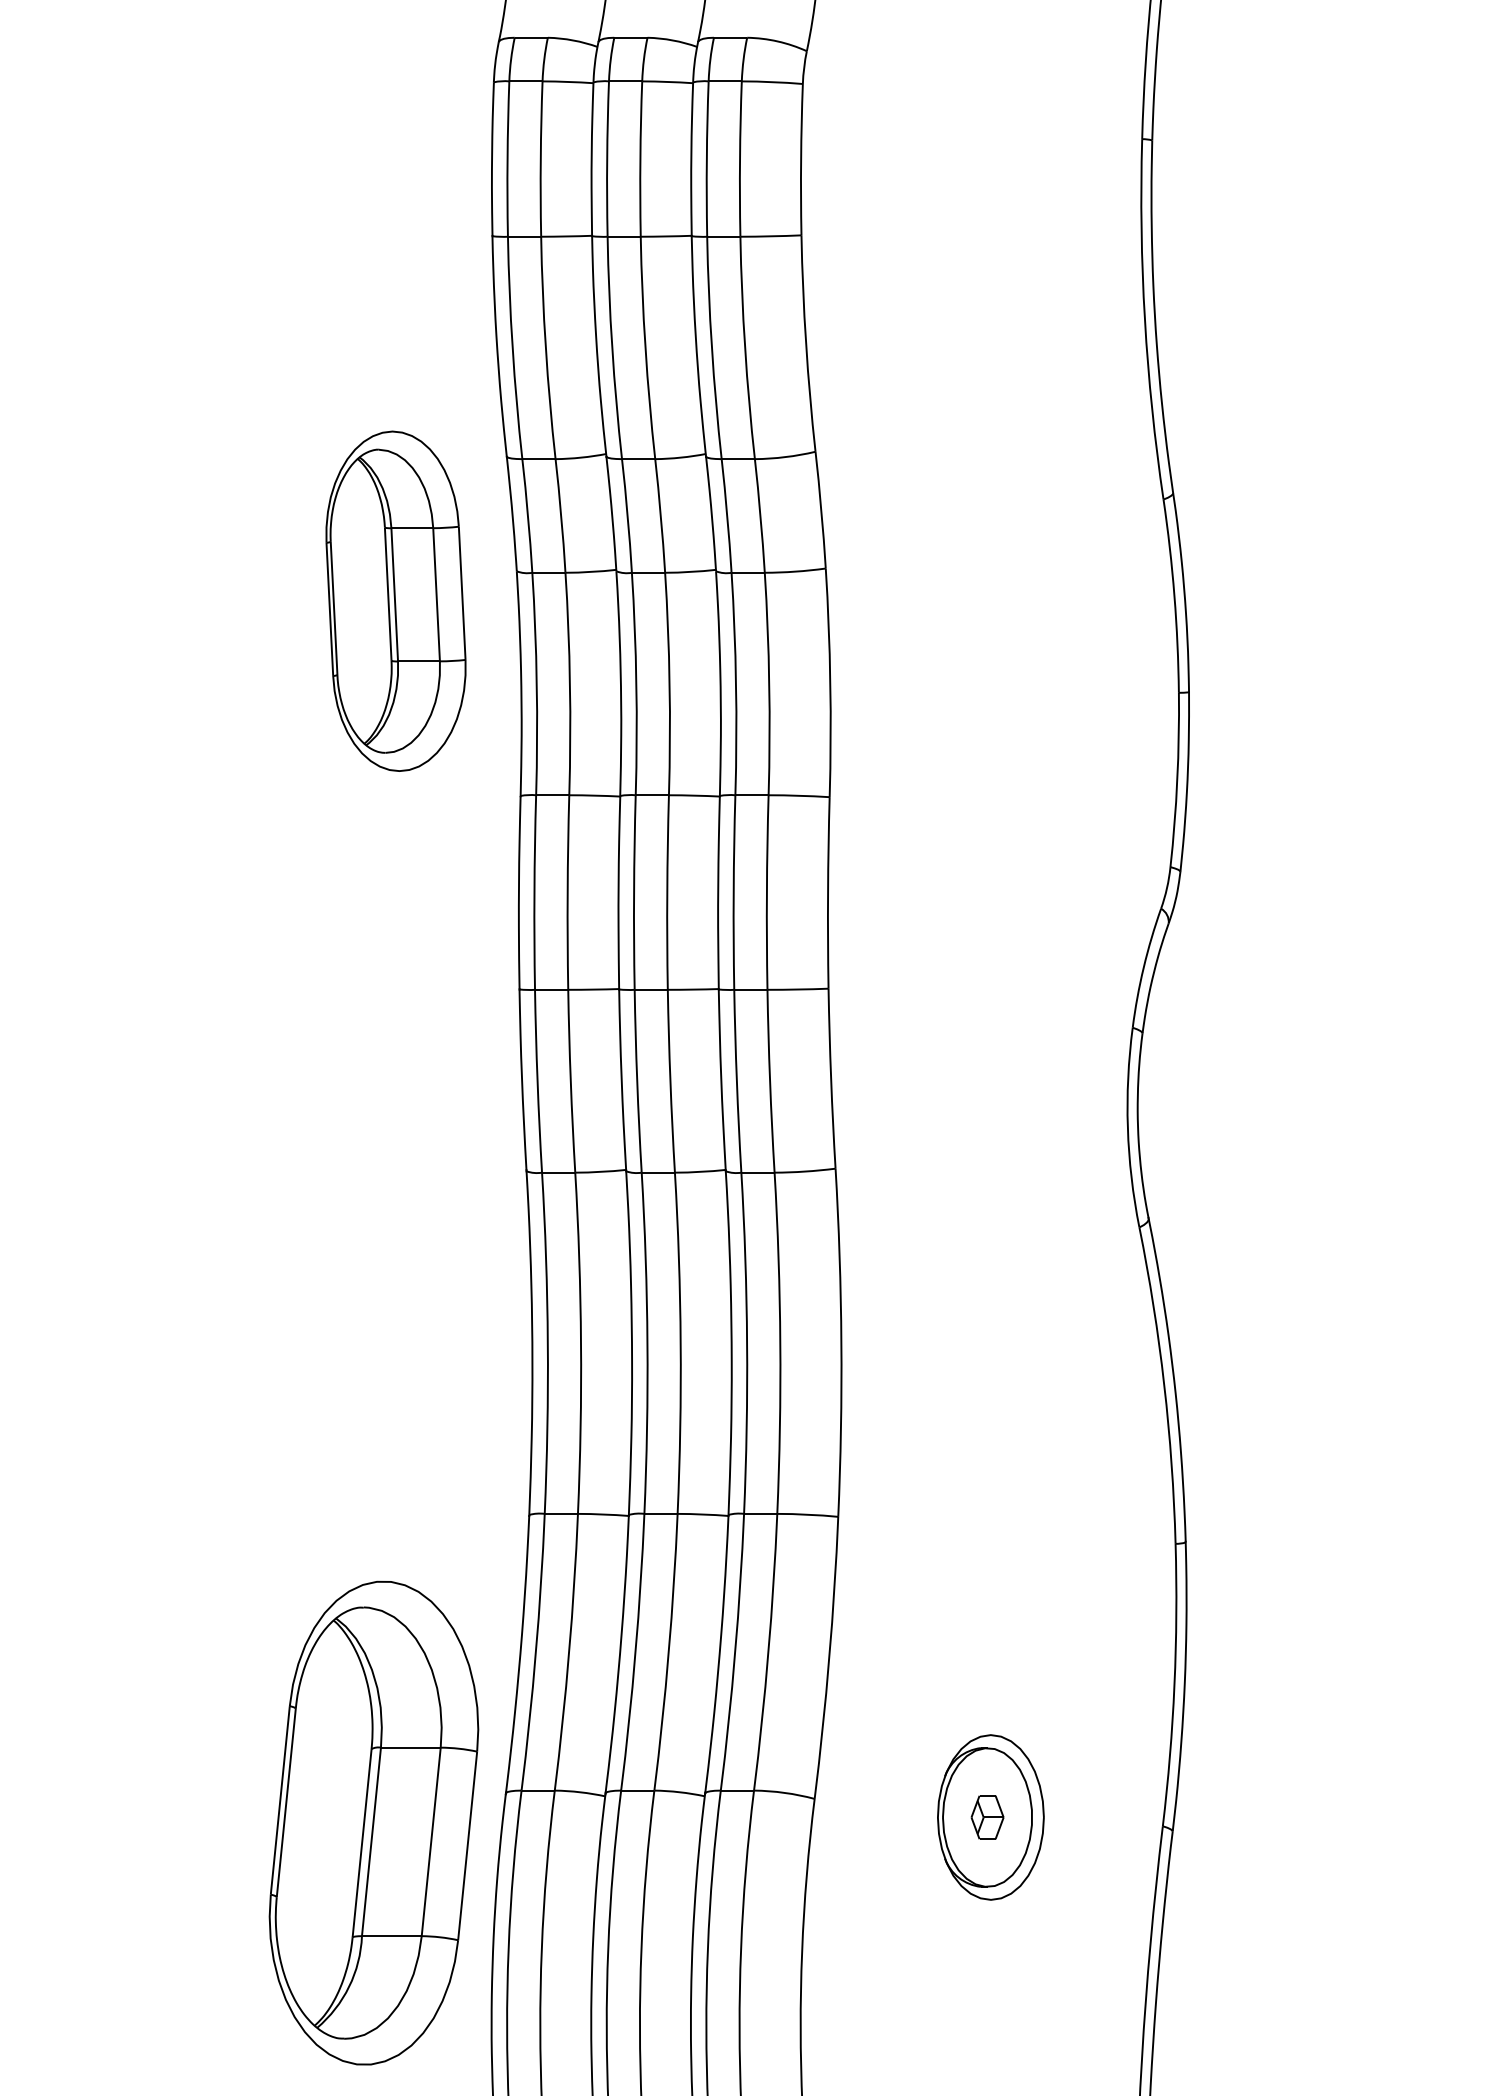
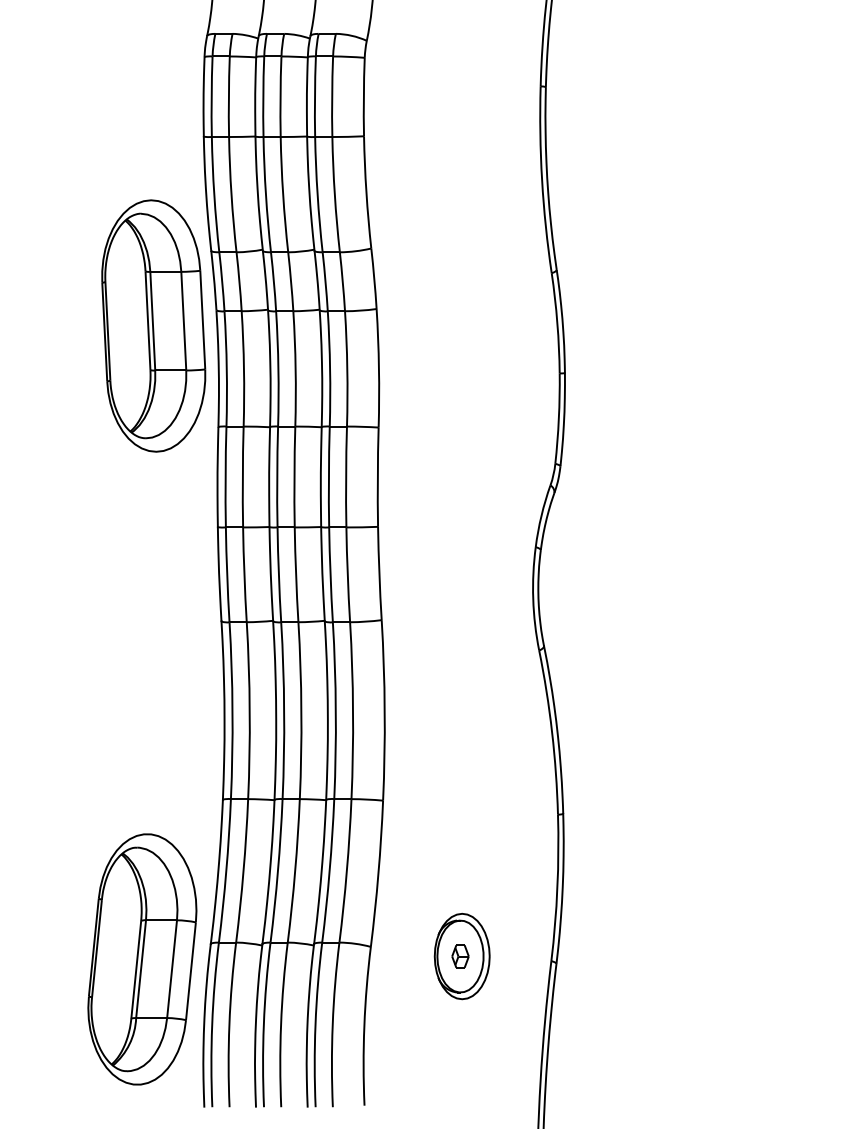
part: (395, 600) -> (153, 325), size x1.43

